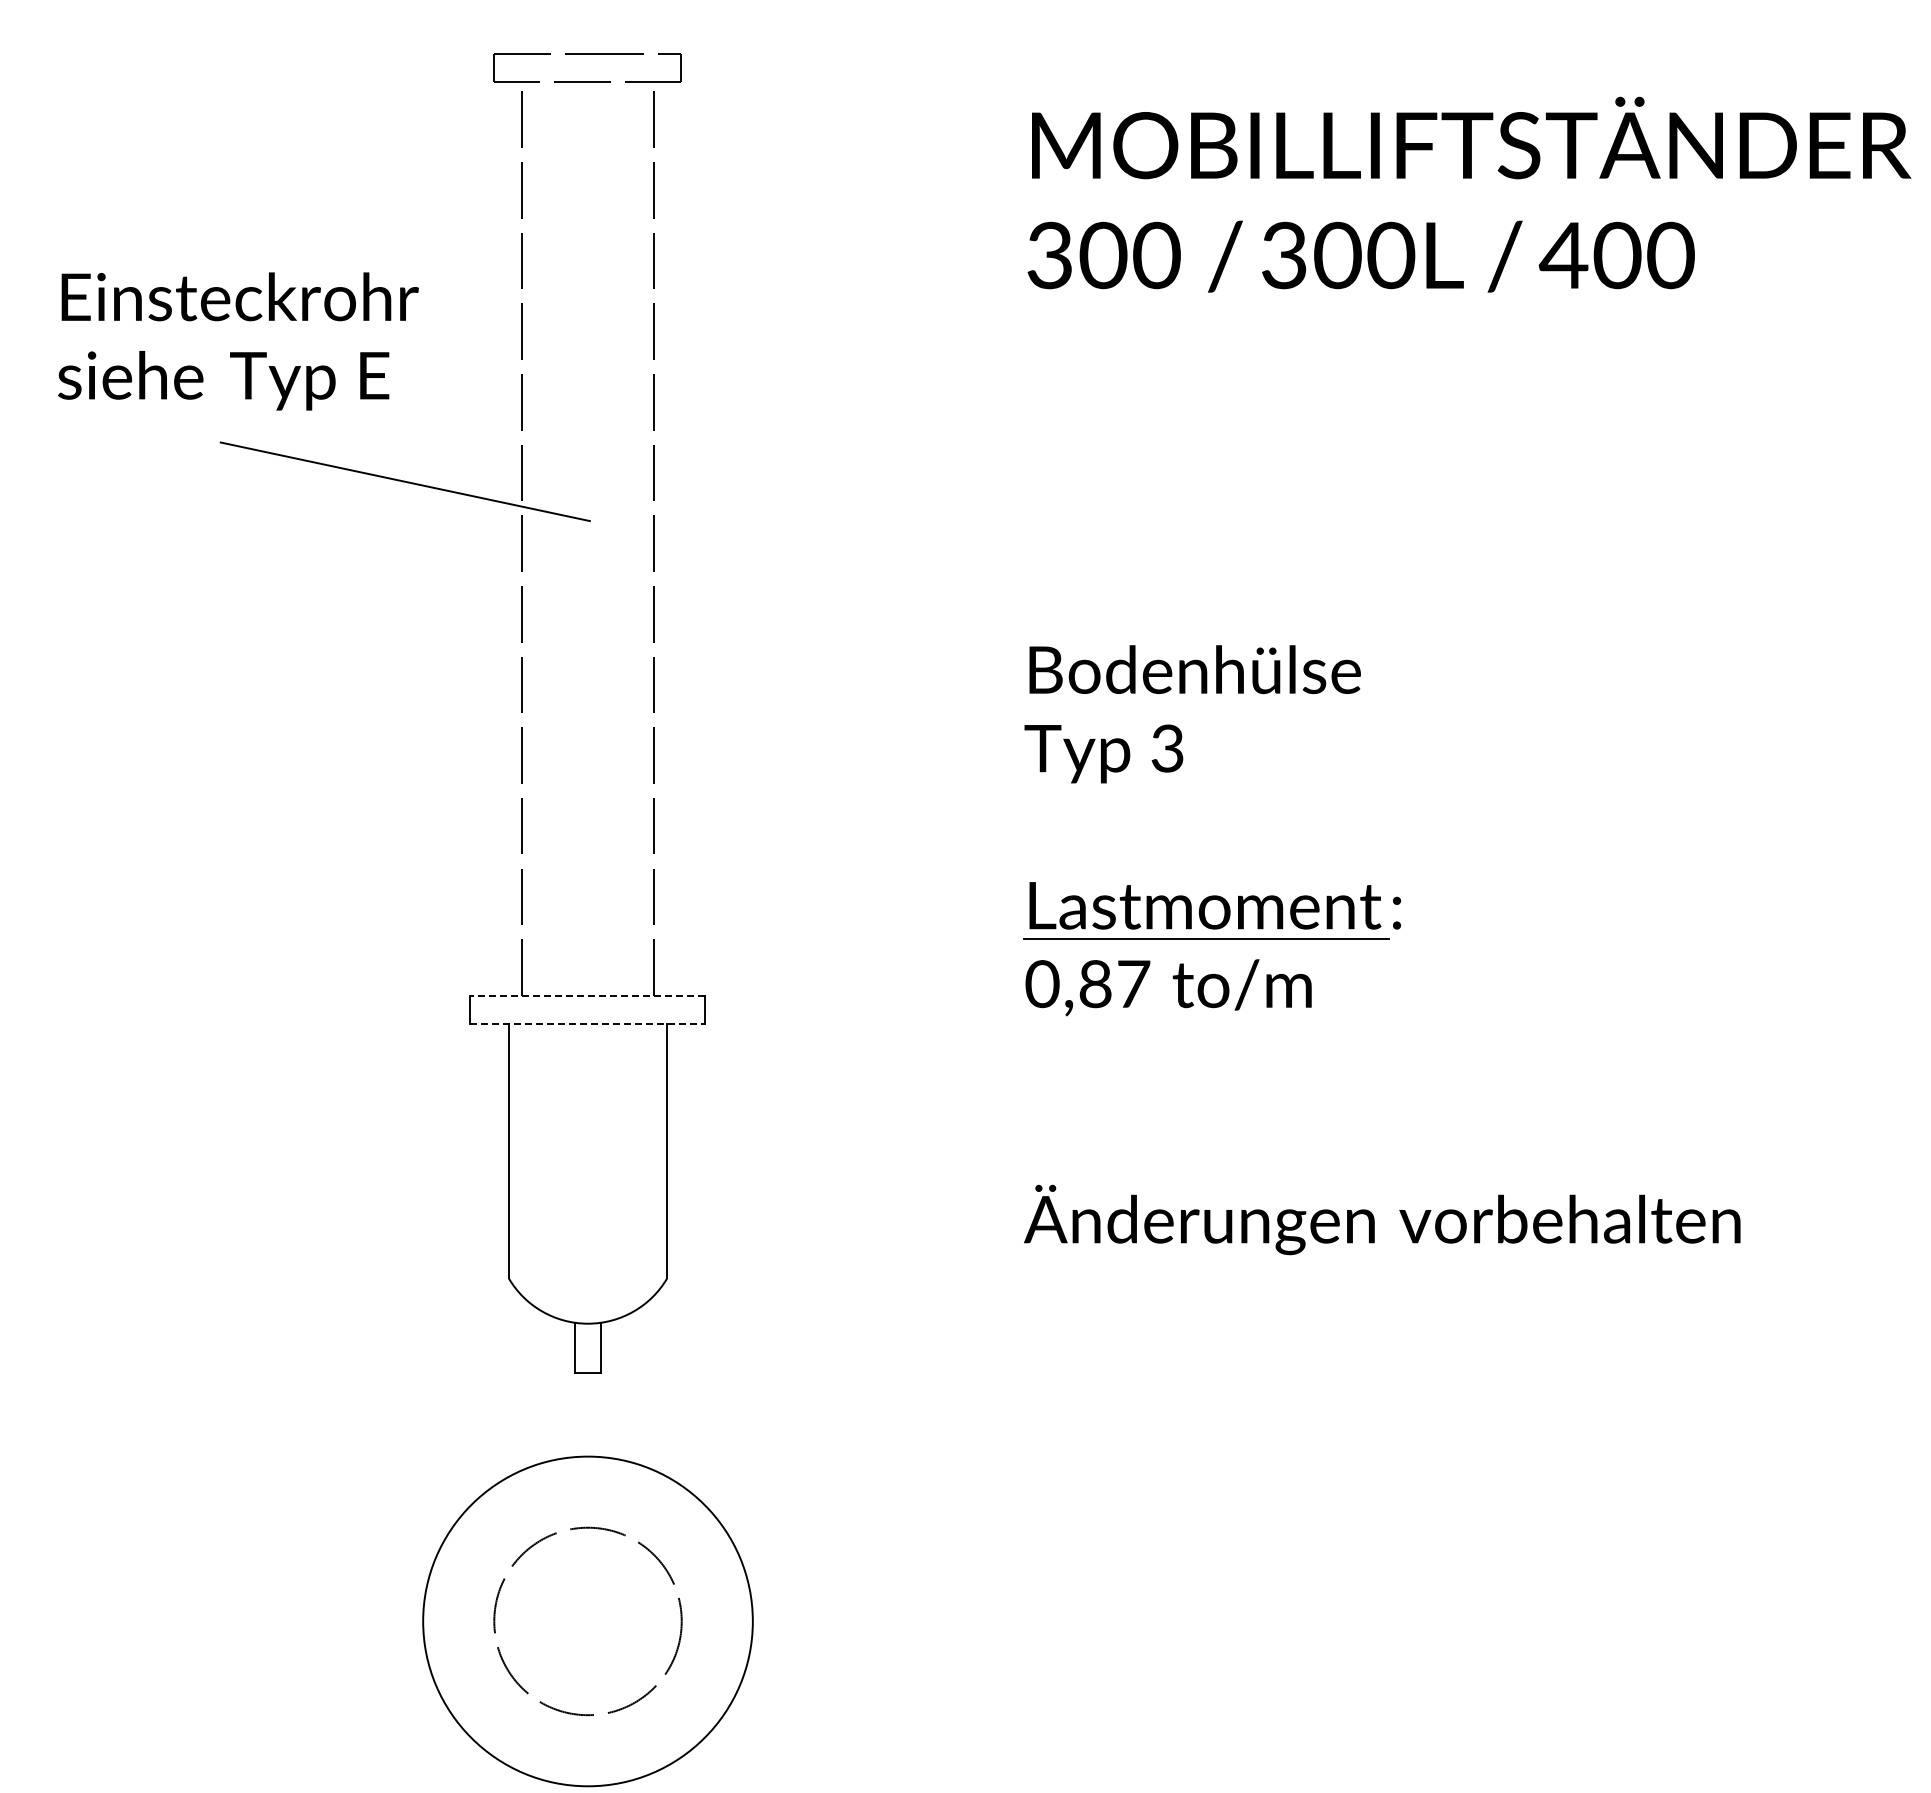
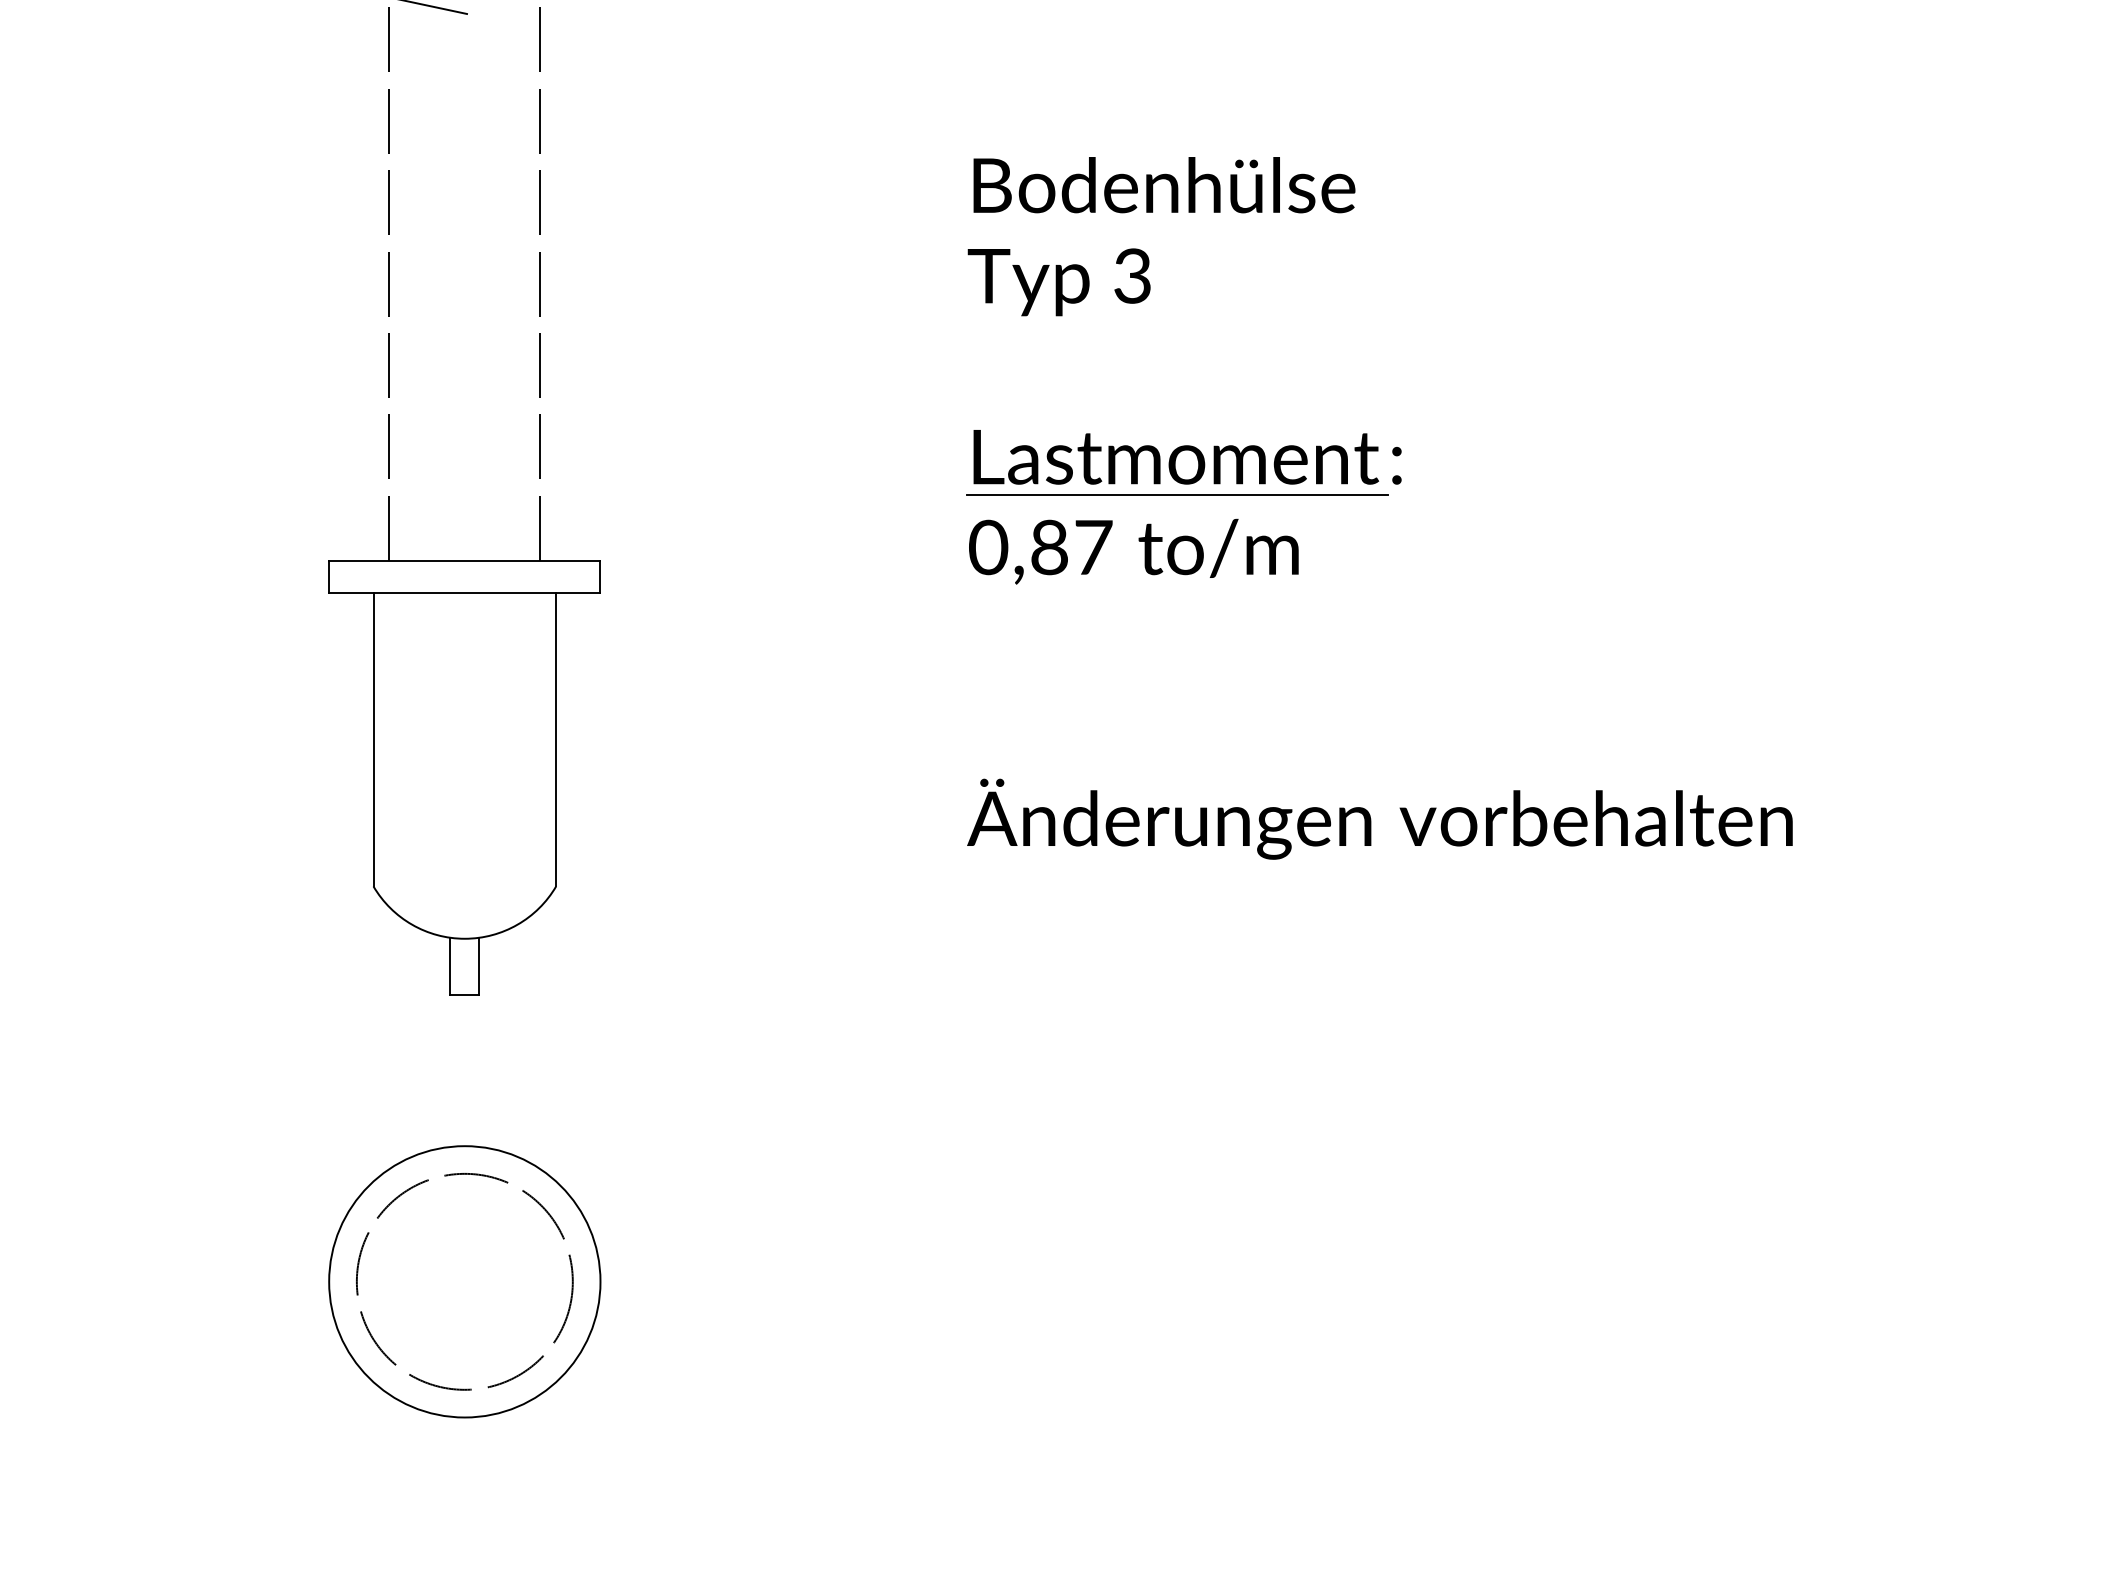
line: (587, 995) -> (464, 560), dashed -> solid
line: (587, 1023) -> (464, 592), dashed -> solid
circle: (587, 1621) -> (464, 1281), size x0.71

